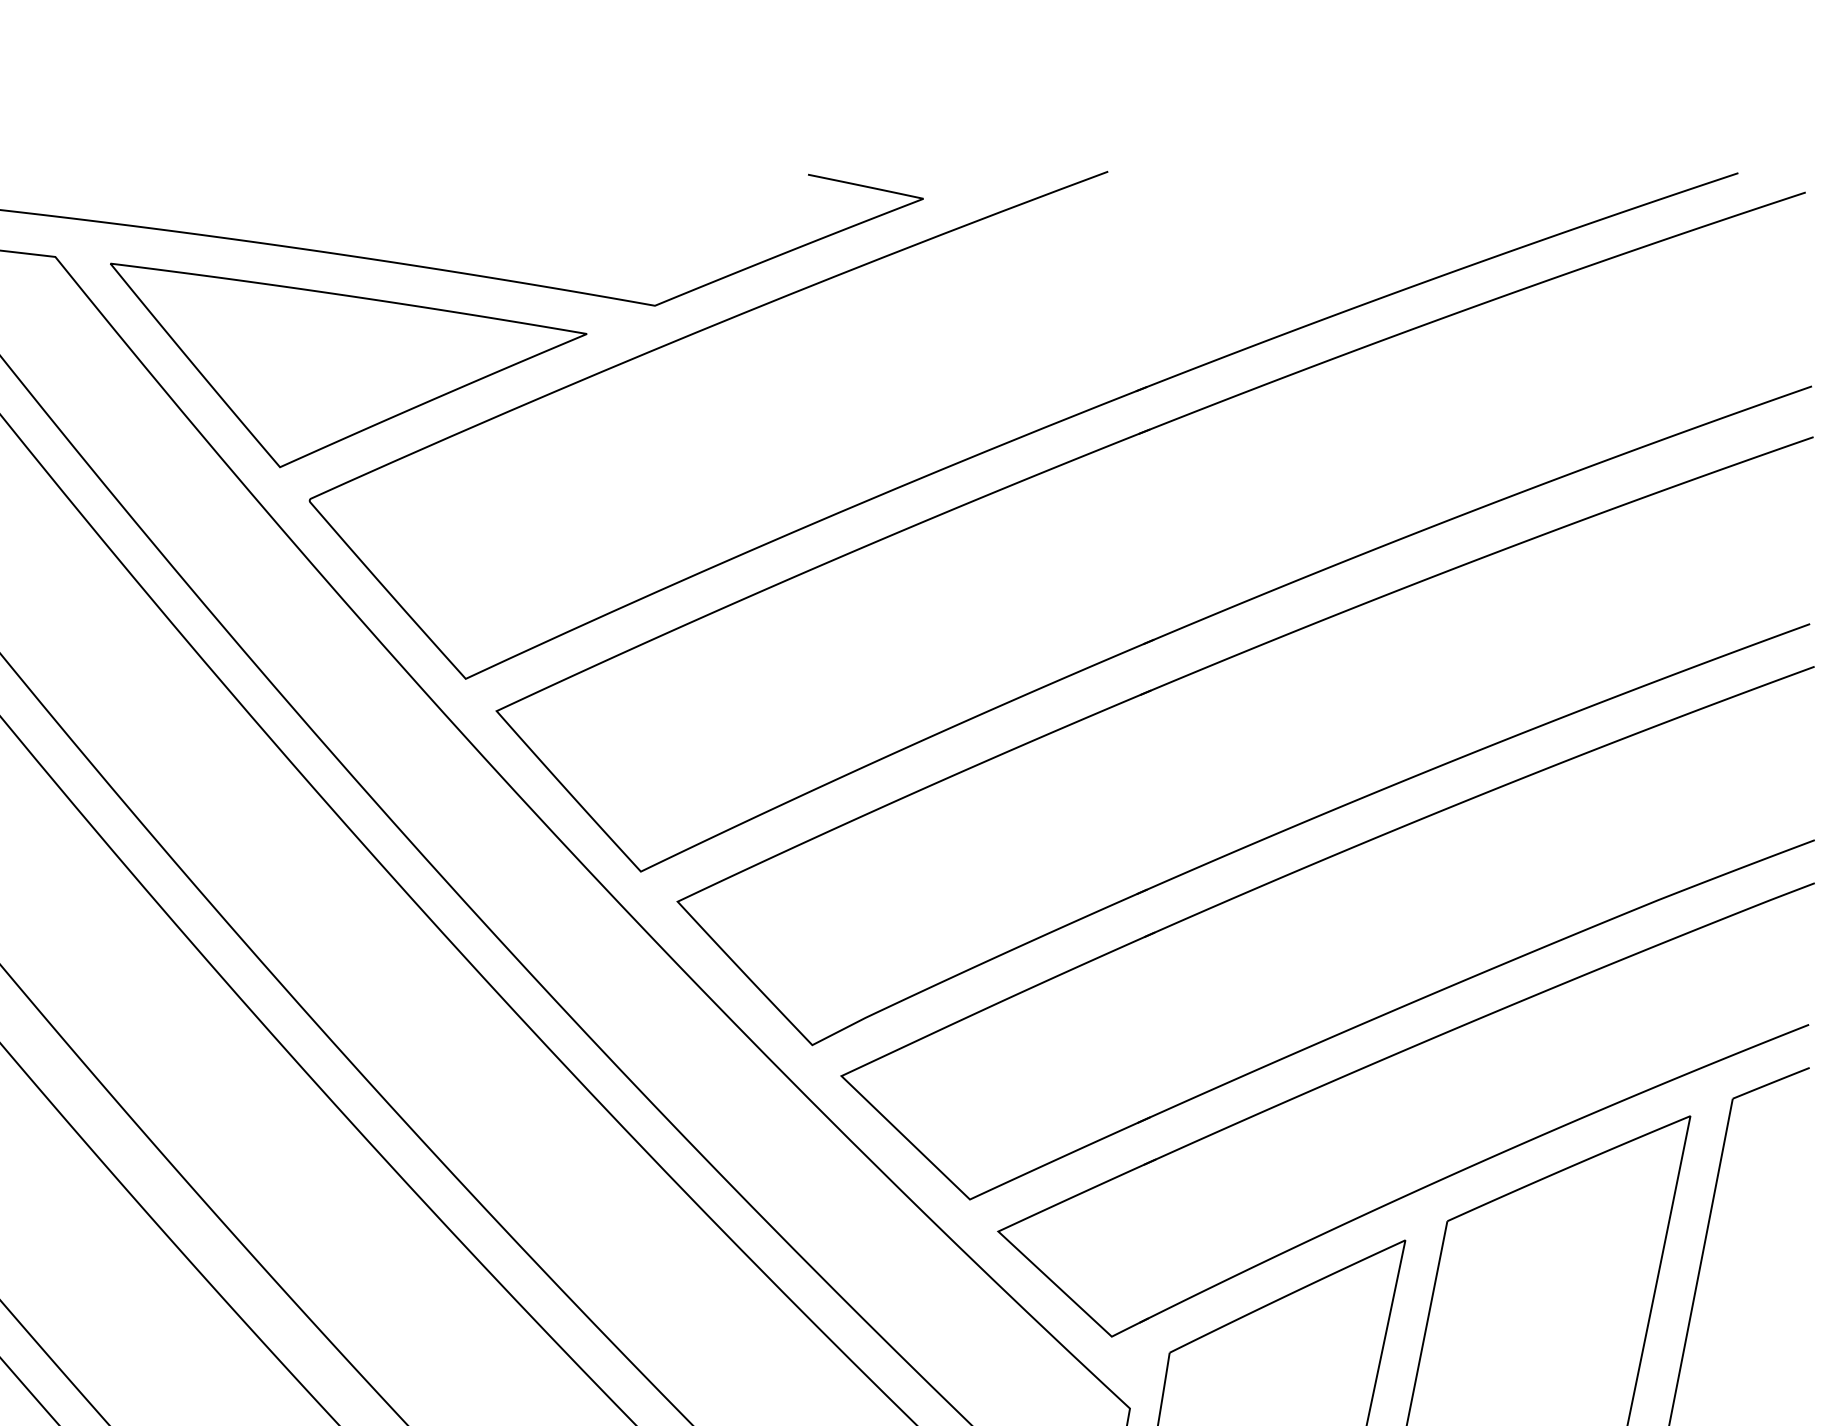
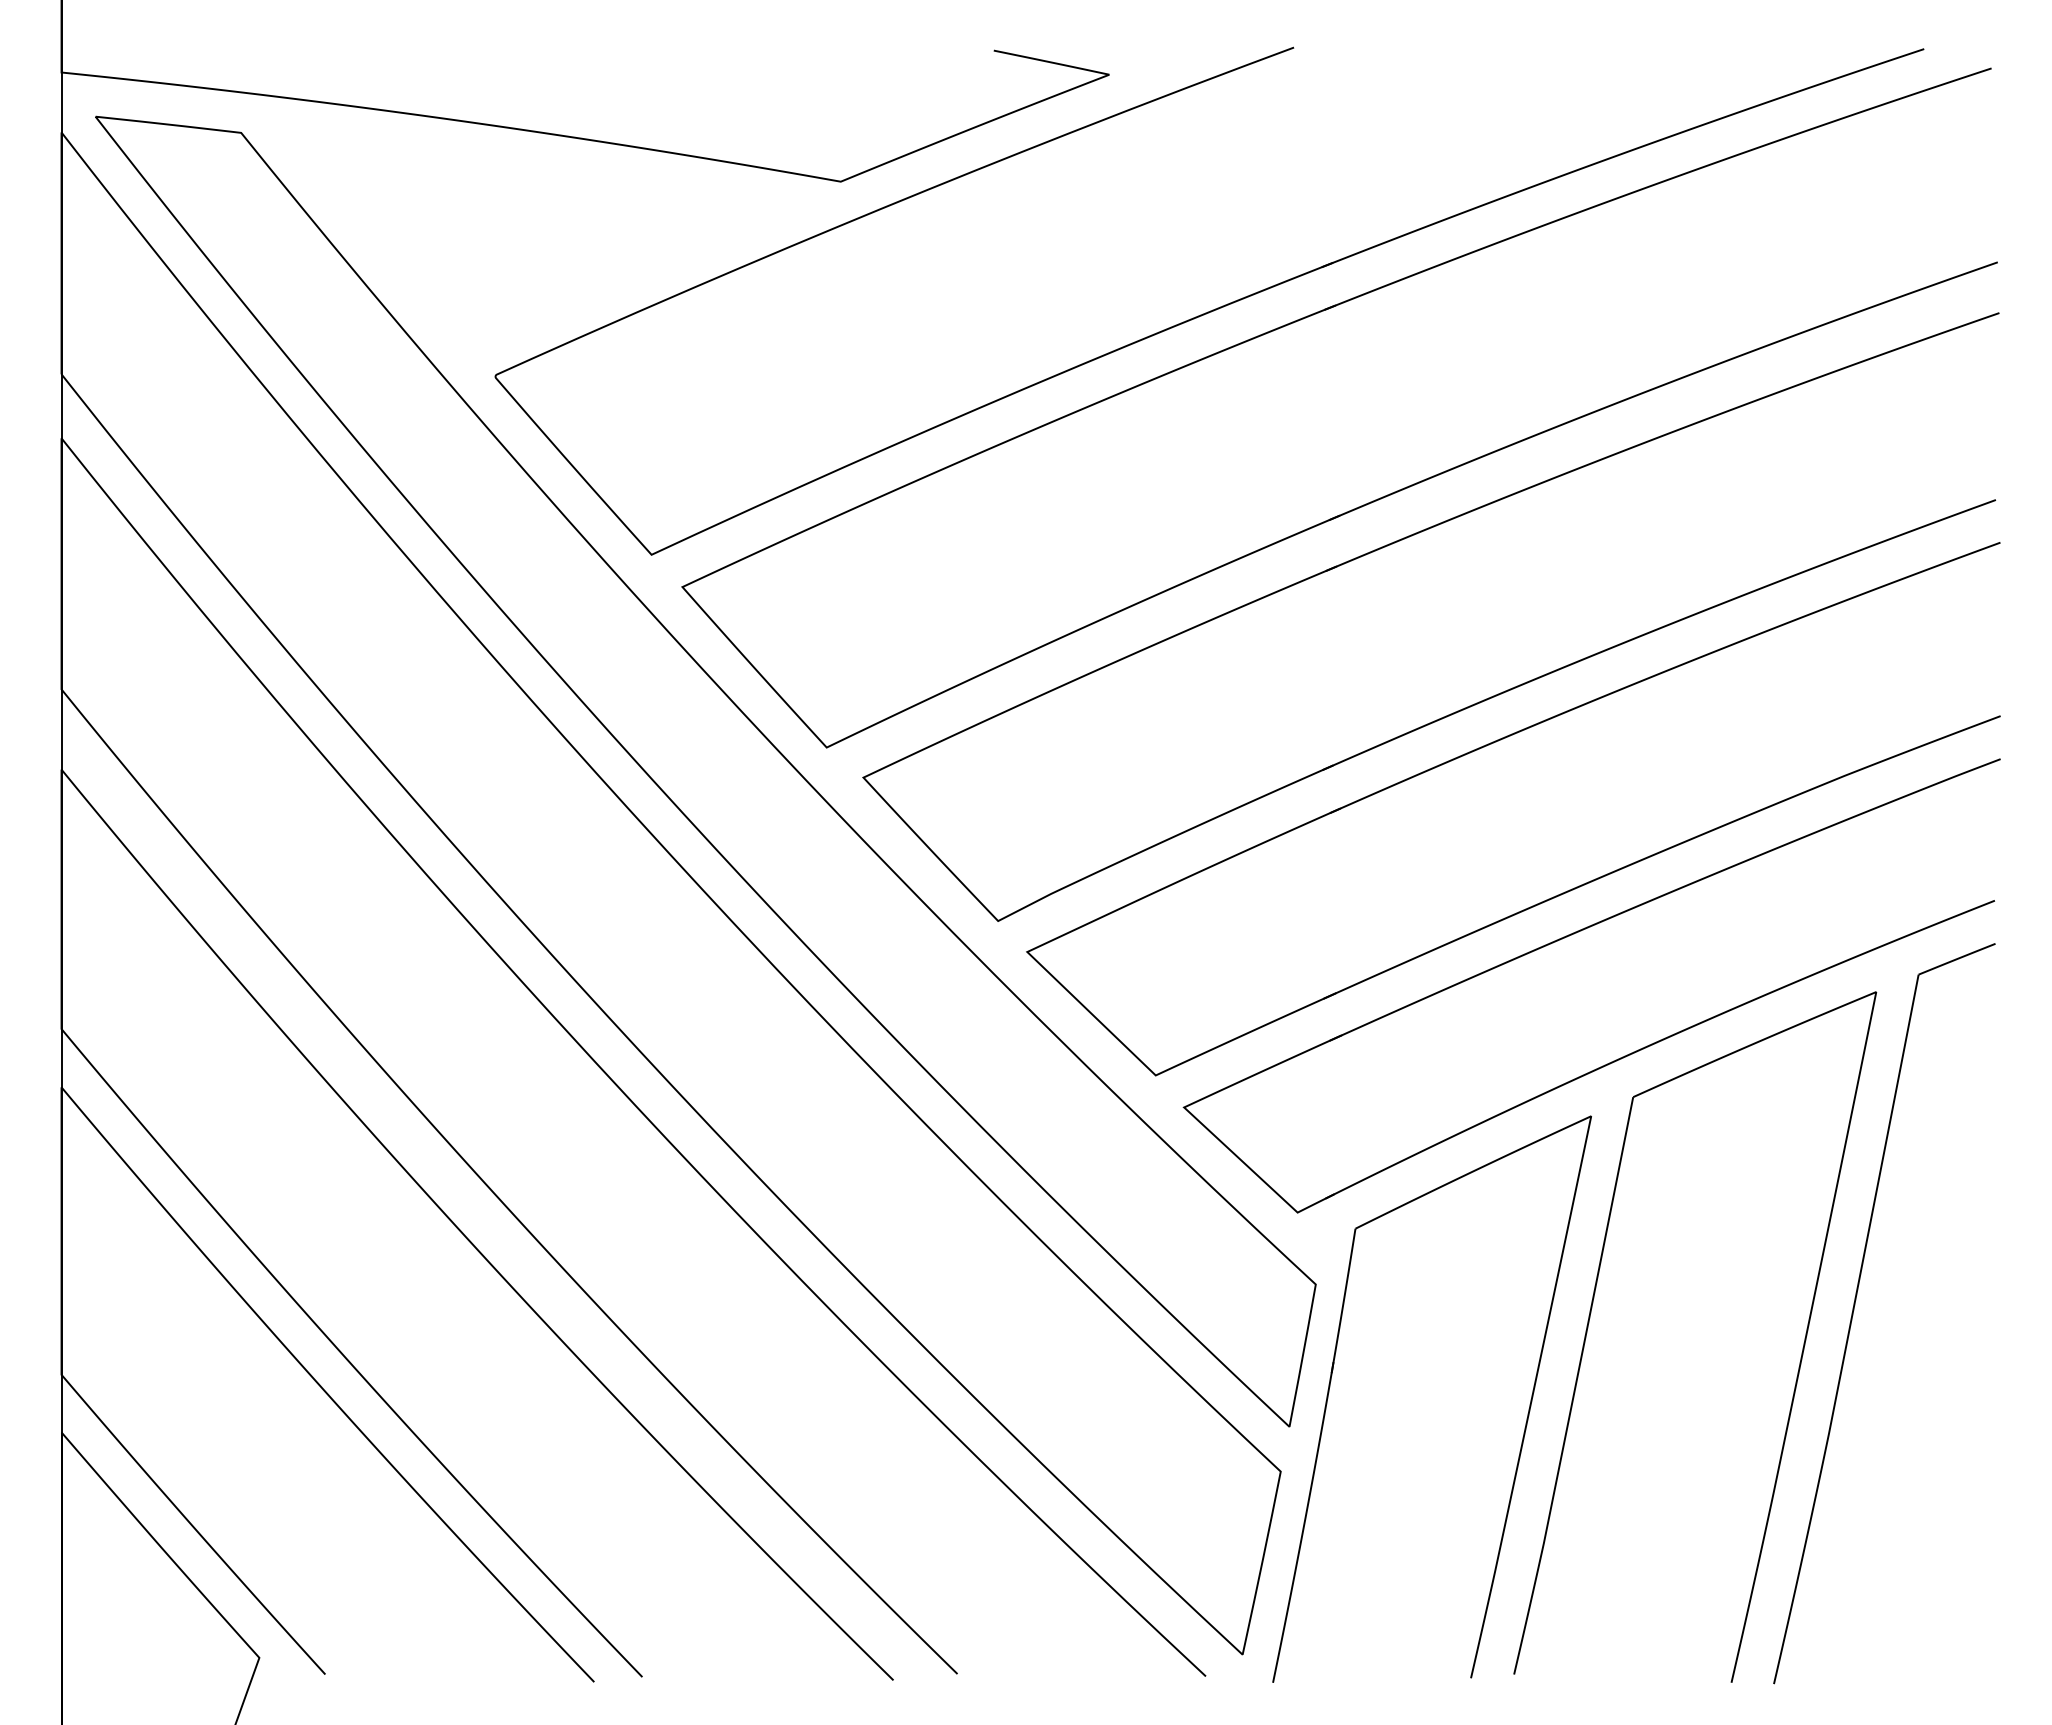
part: (348, 365) -> (534, 241), removed

